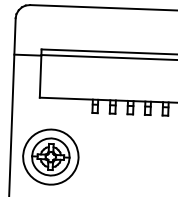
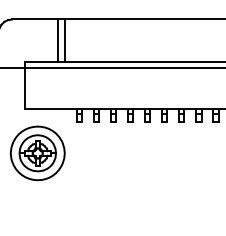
line: (75, 28) -> (57, 40), added
line: (83, 28) -> (64, 40), added
part: (50, 157) -> (37, 153), moved

